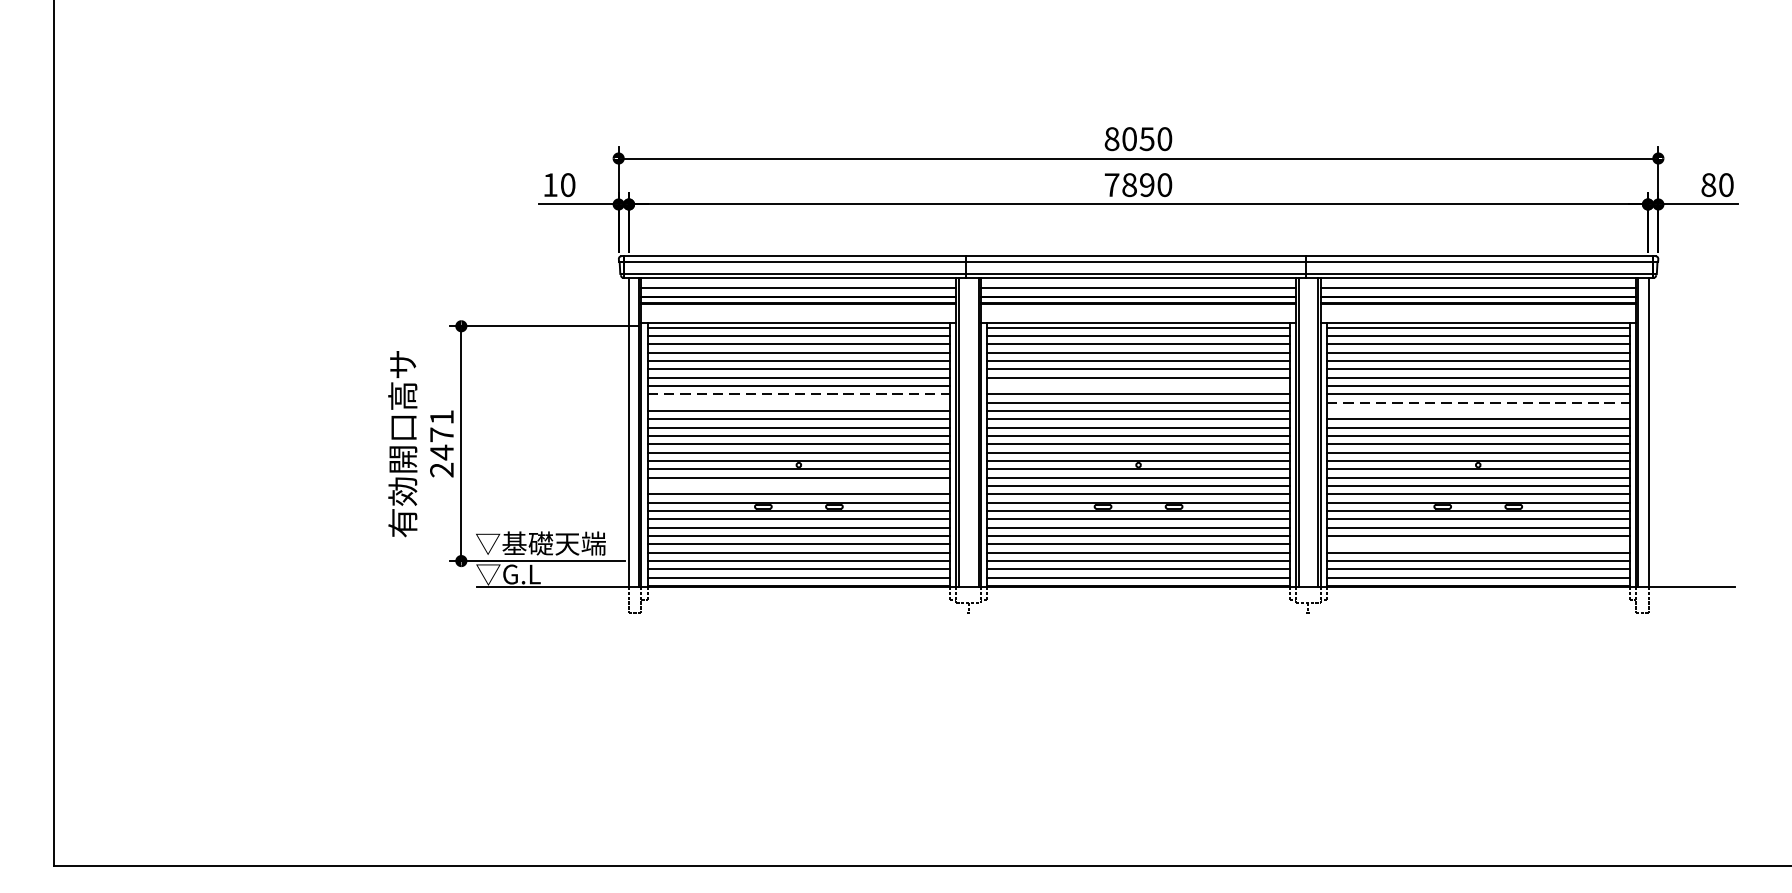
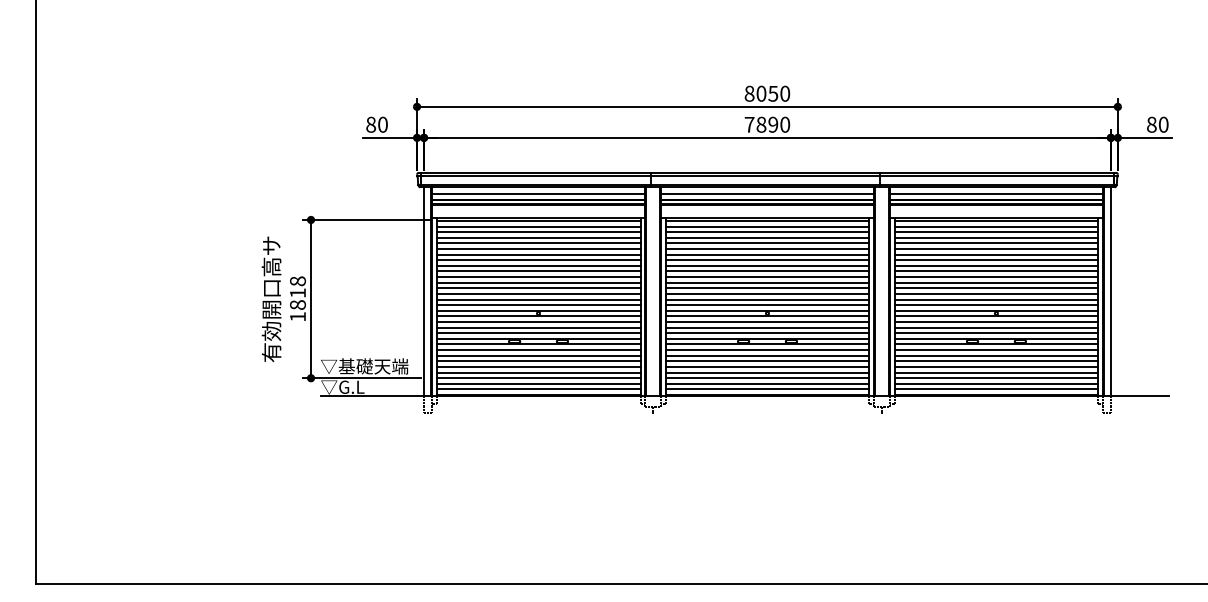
text: (551, 184) -> (371, 124), 10 -> 80
line: (1138, 386) -> (767, 260), added
line: (798, 393) -> (538, 265), dashed -> solid
line: (798, 402) -> (538, 271), added
line: (1478, 402) -> (996, 271), dashed -> solid
line: (1478, 411) -> (996, 277), added
text: (441, 442) -> (297, 298), 2471 -> 1818
line: (798, 485) -> (538, 327), added
line: (1478, 543) -> (996, 366), added

